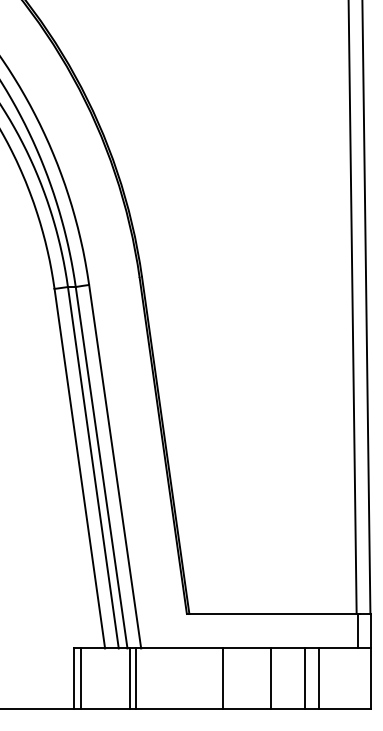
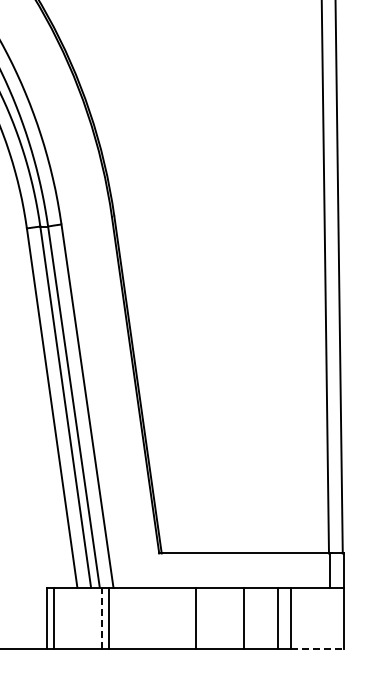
line: (129, 678) -> (101, 618), solid -> dashed
line: (345, 709) -> (317, 649), solid -> dashed

